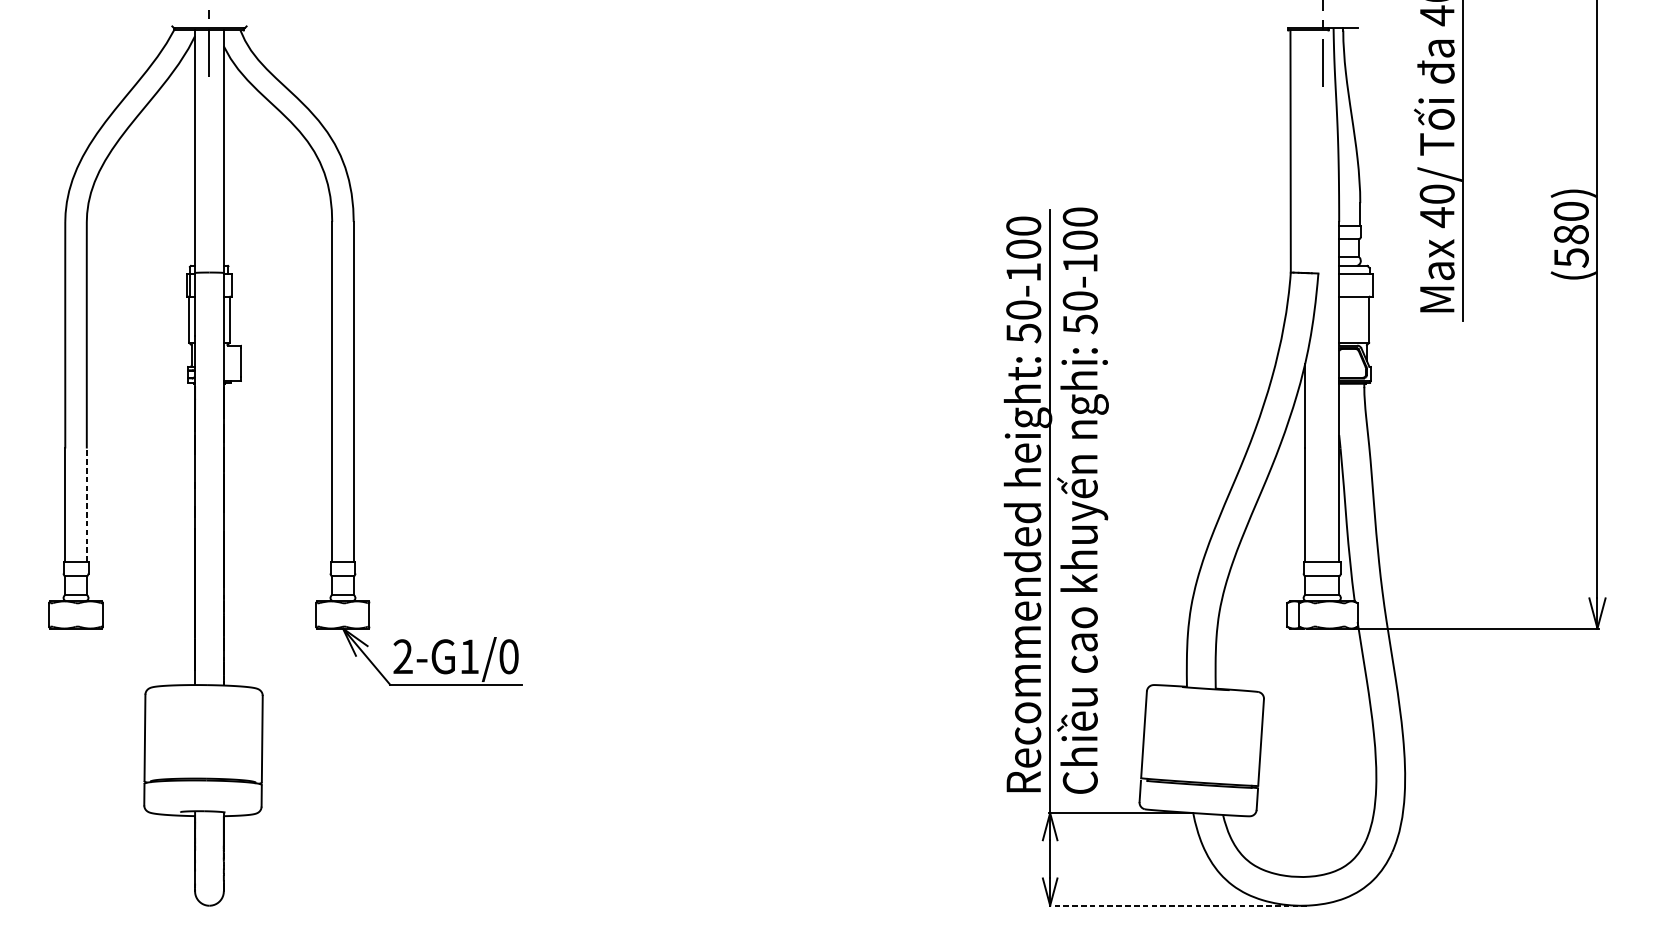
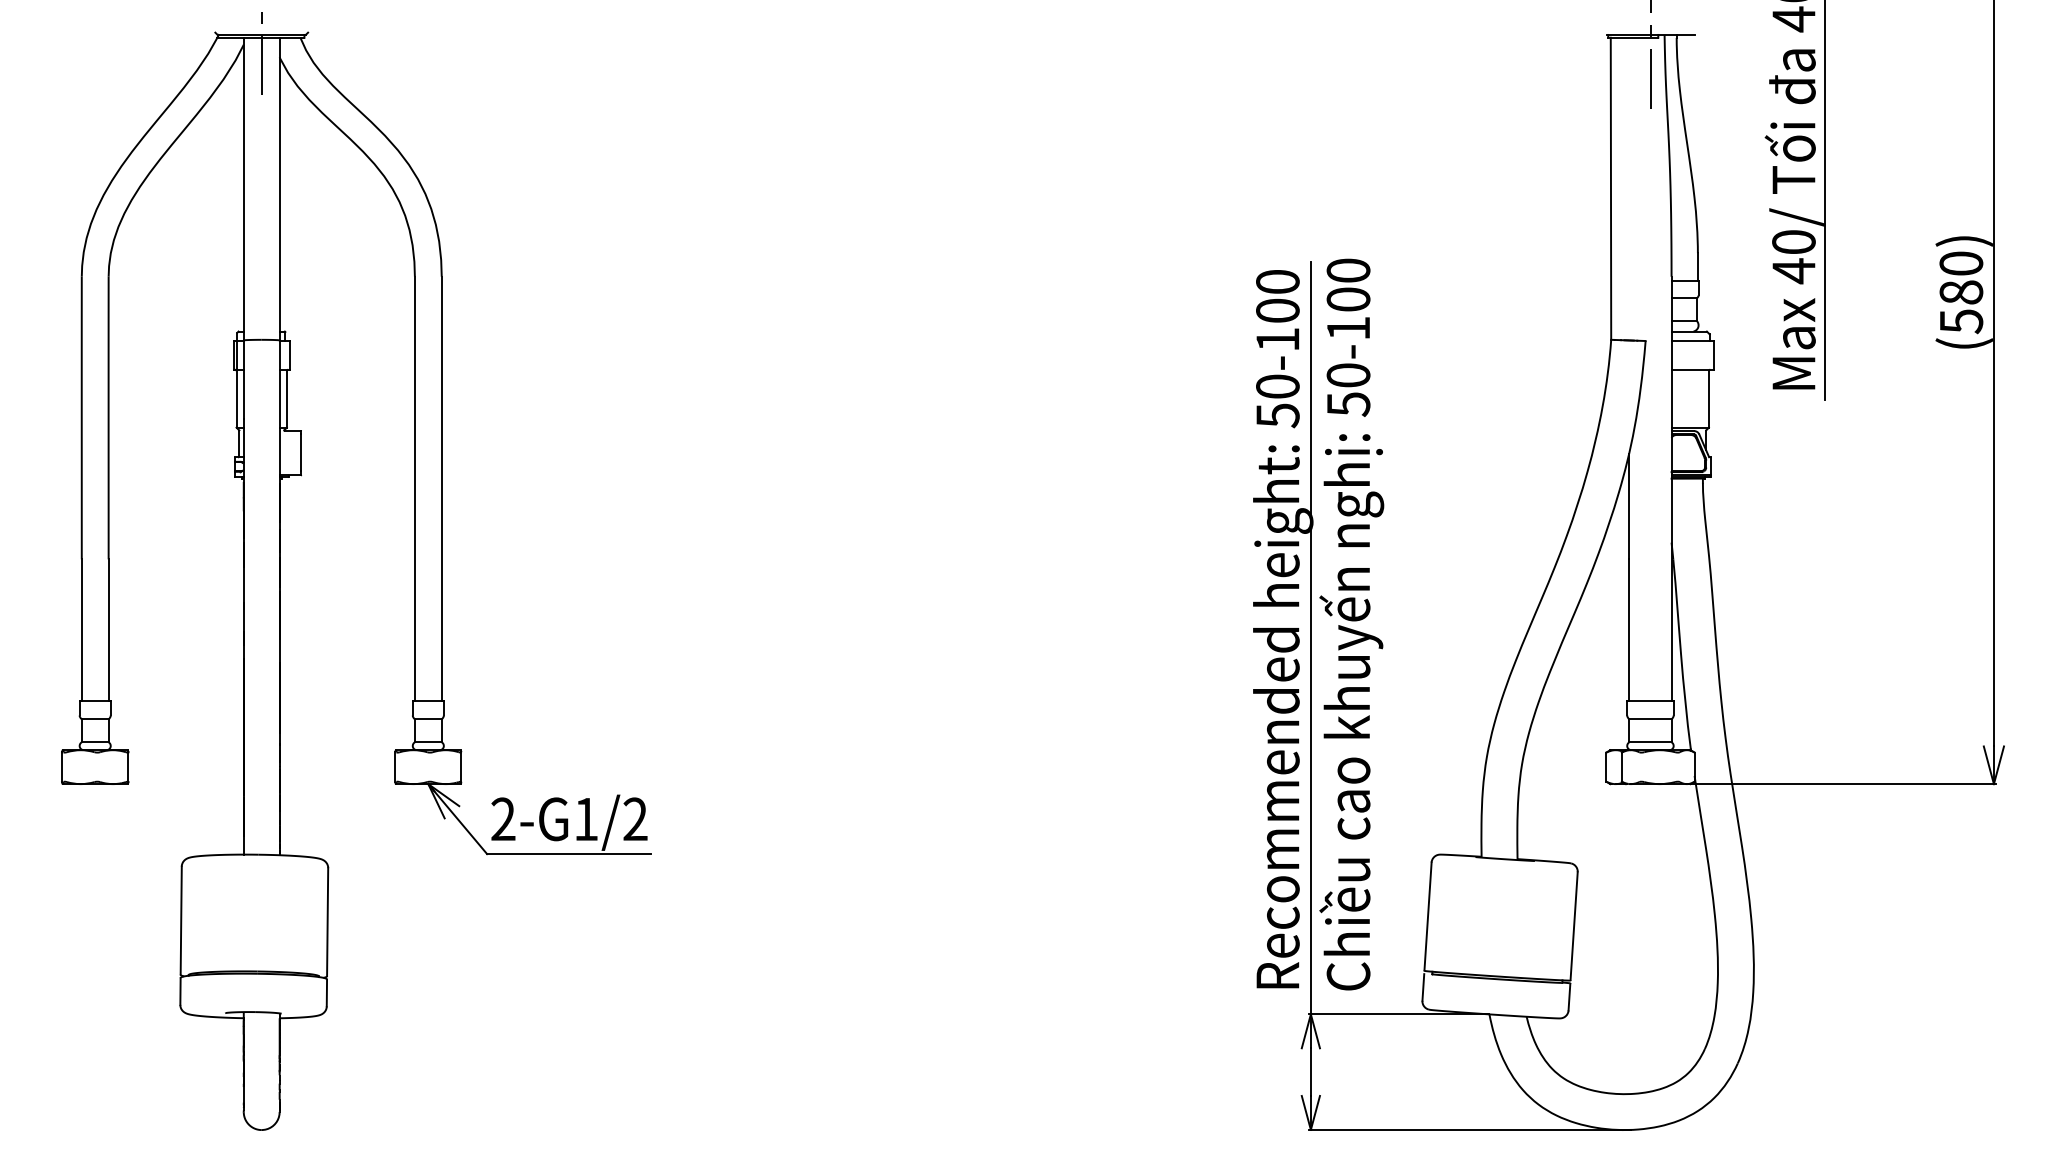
line: (86, 505) -> (108, 630), dashed -> solid
text: (508, 656) -> (635, 819), 2-G1/0 -> 2-G1/2
line: (1177, 905) -> (1469, 1129), dashed -> solid

